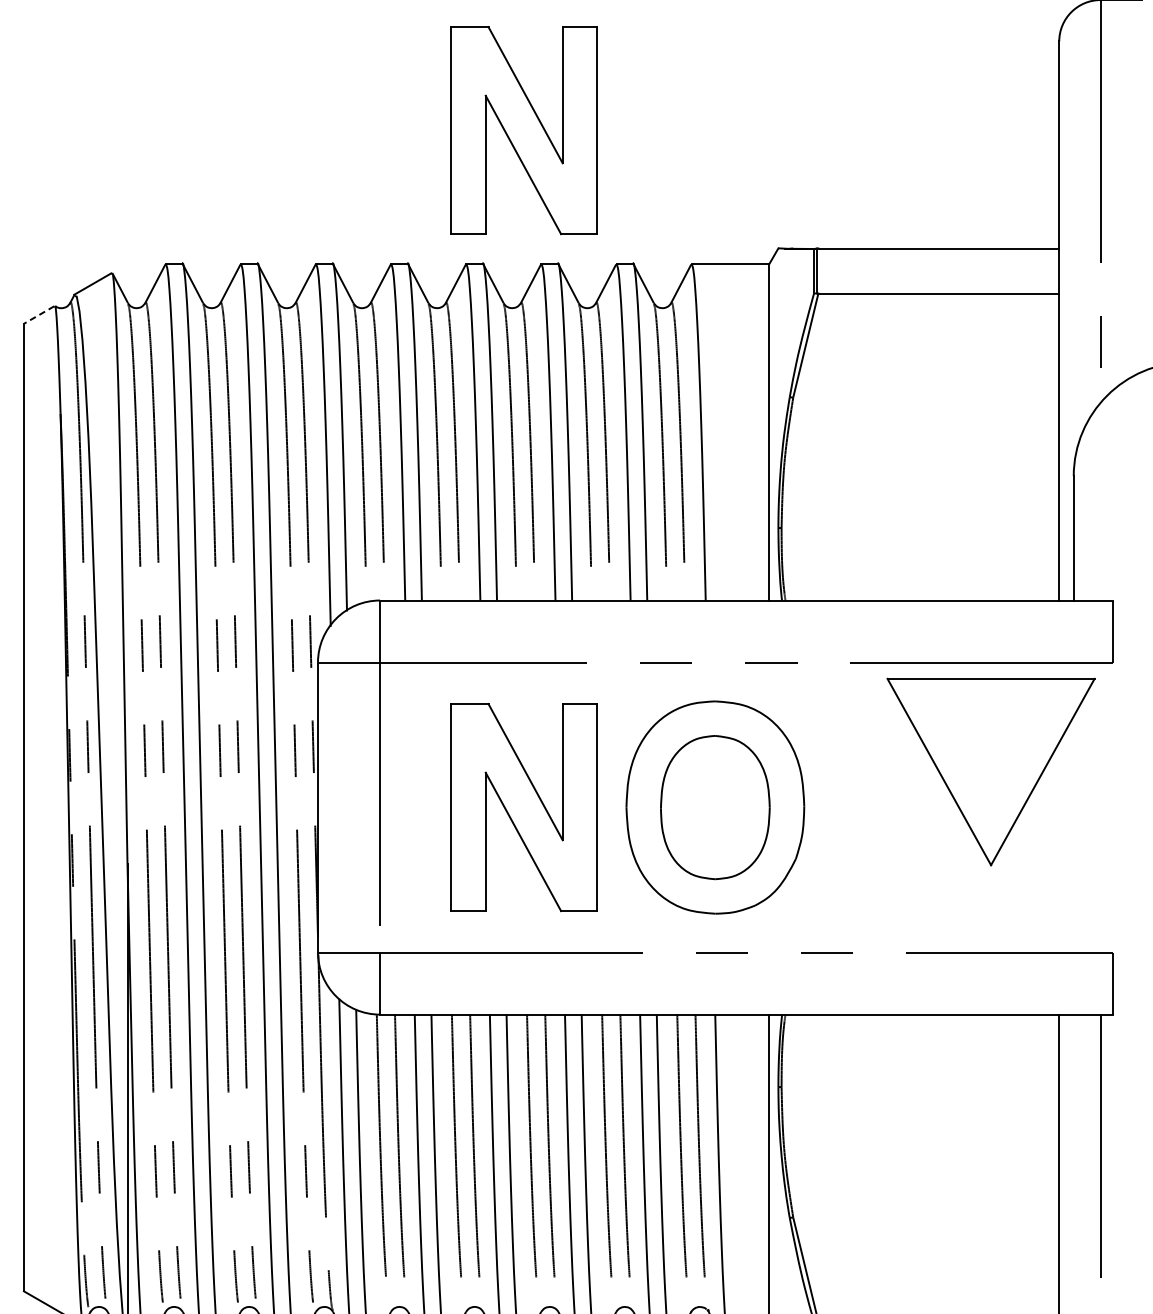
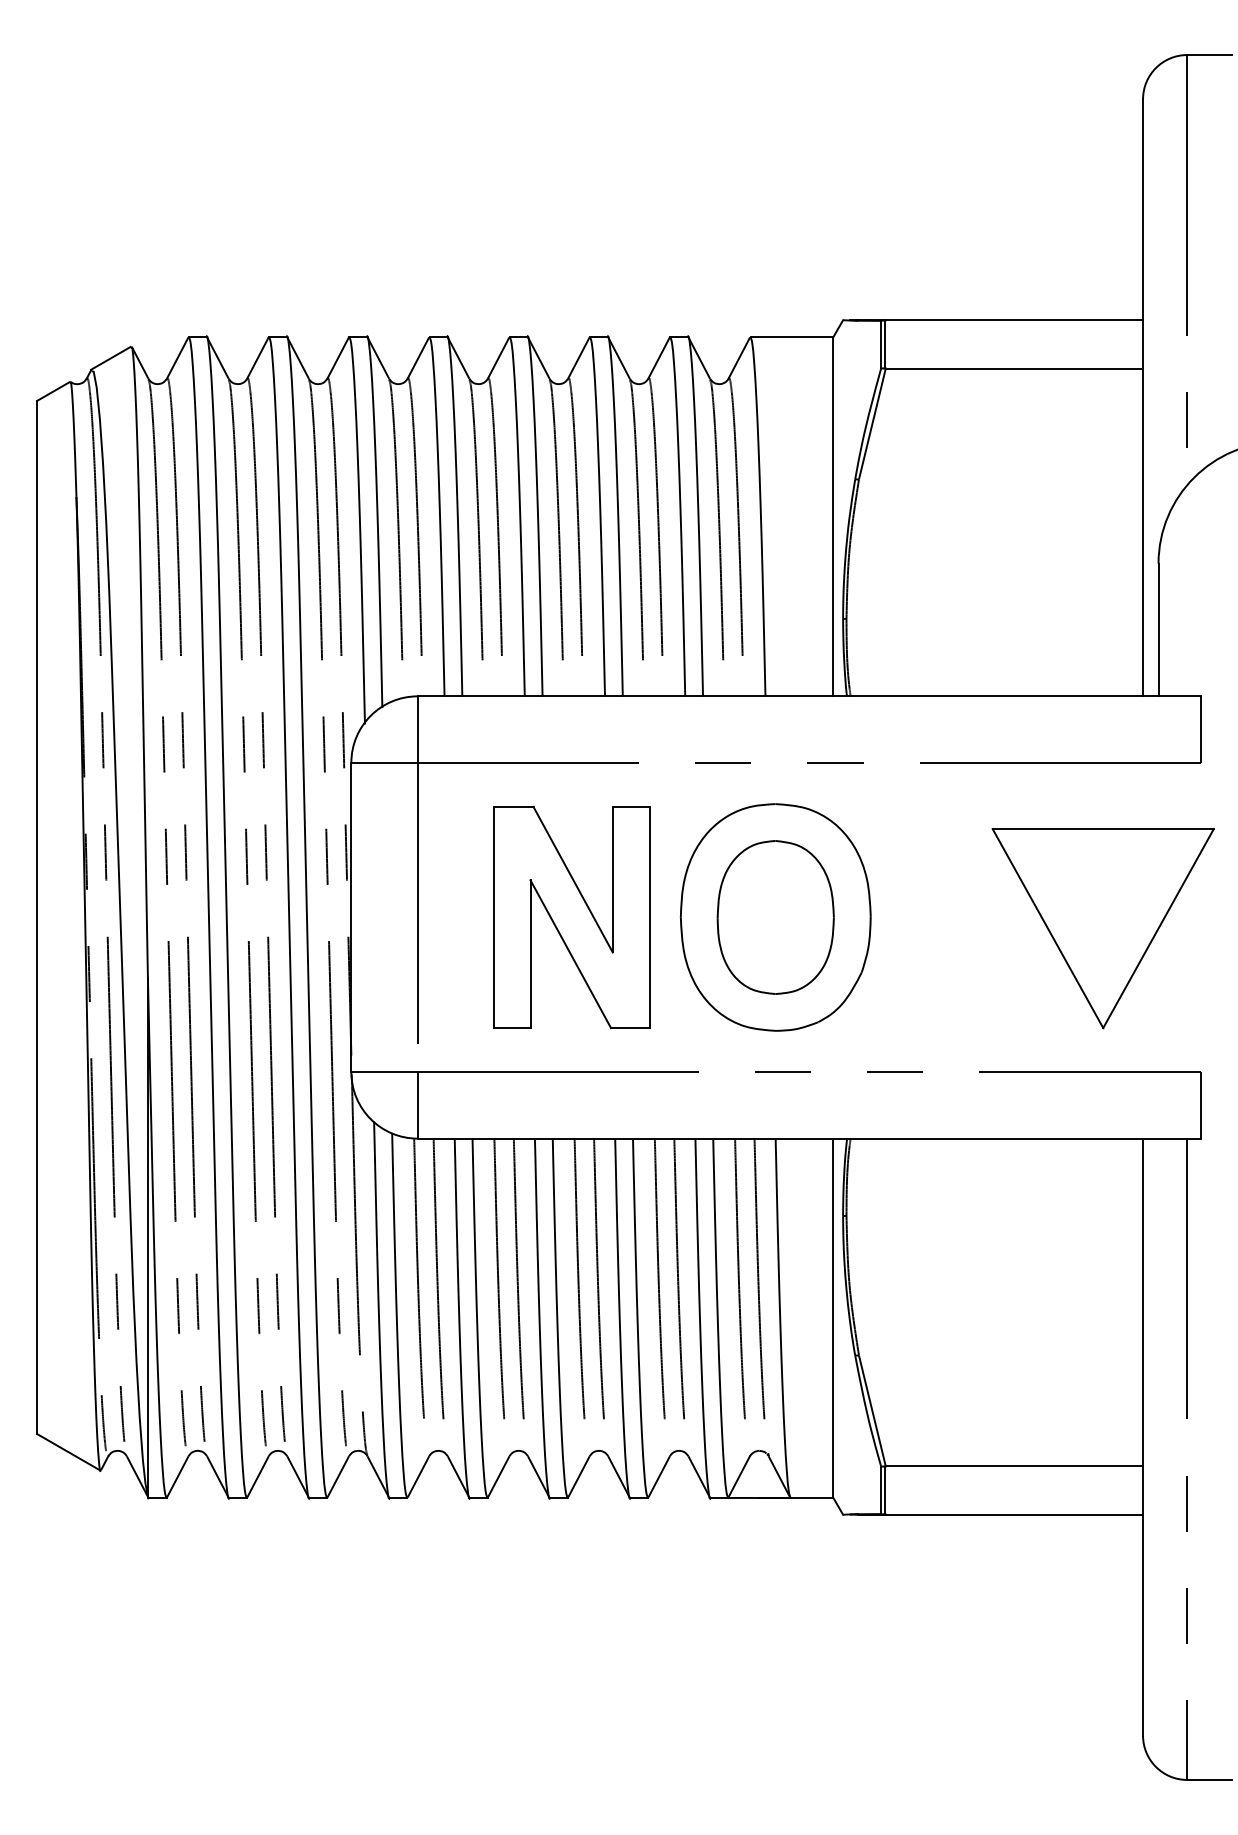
part: (524, 130) -> (571, 194), removed
line: (39, 315) -> (53, 391), dashed -> solid
part: (990, 771) -> (1102, 928), moved

